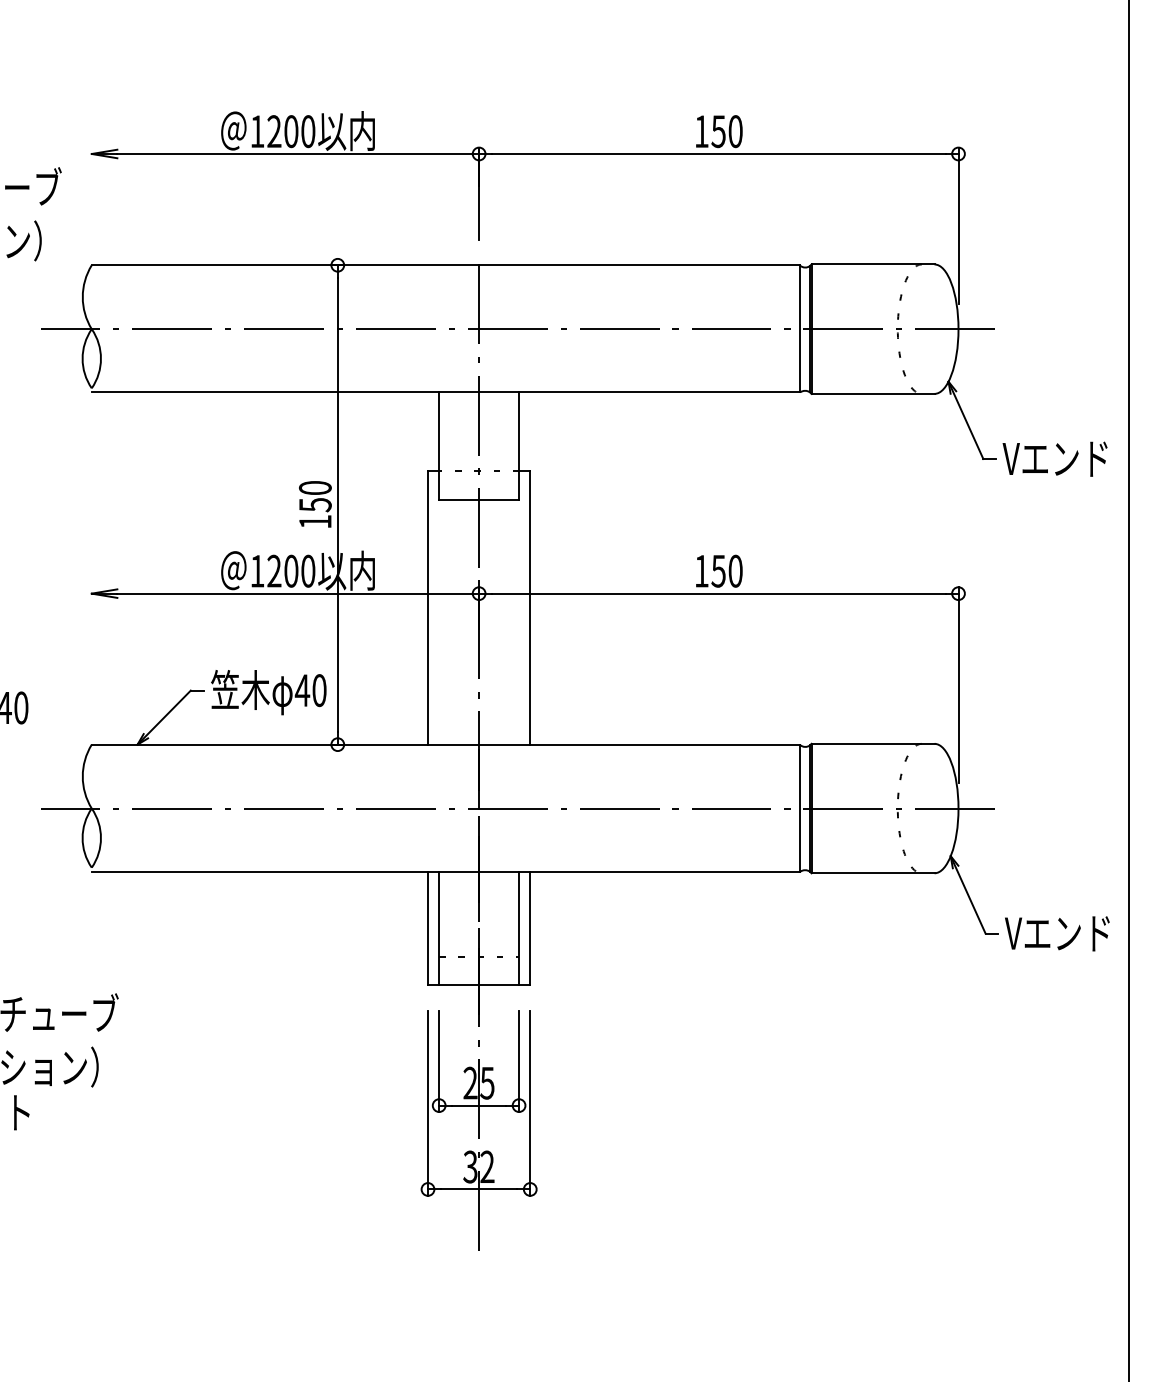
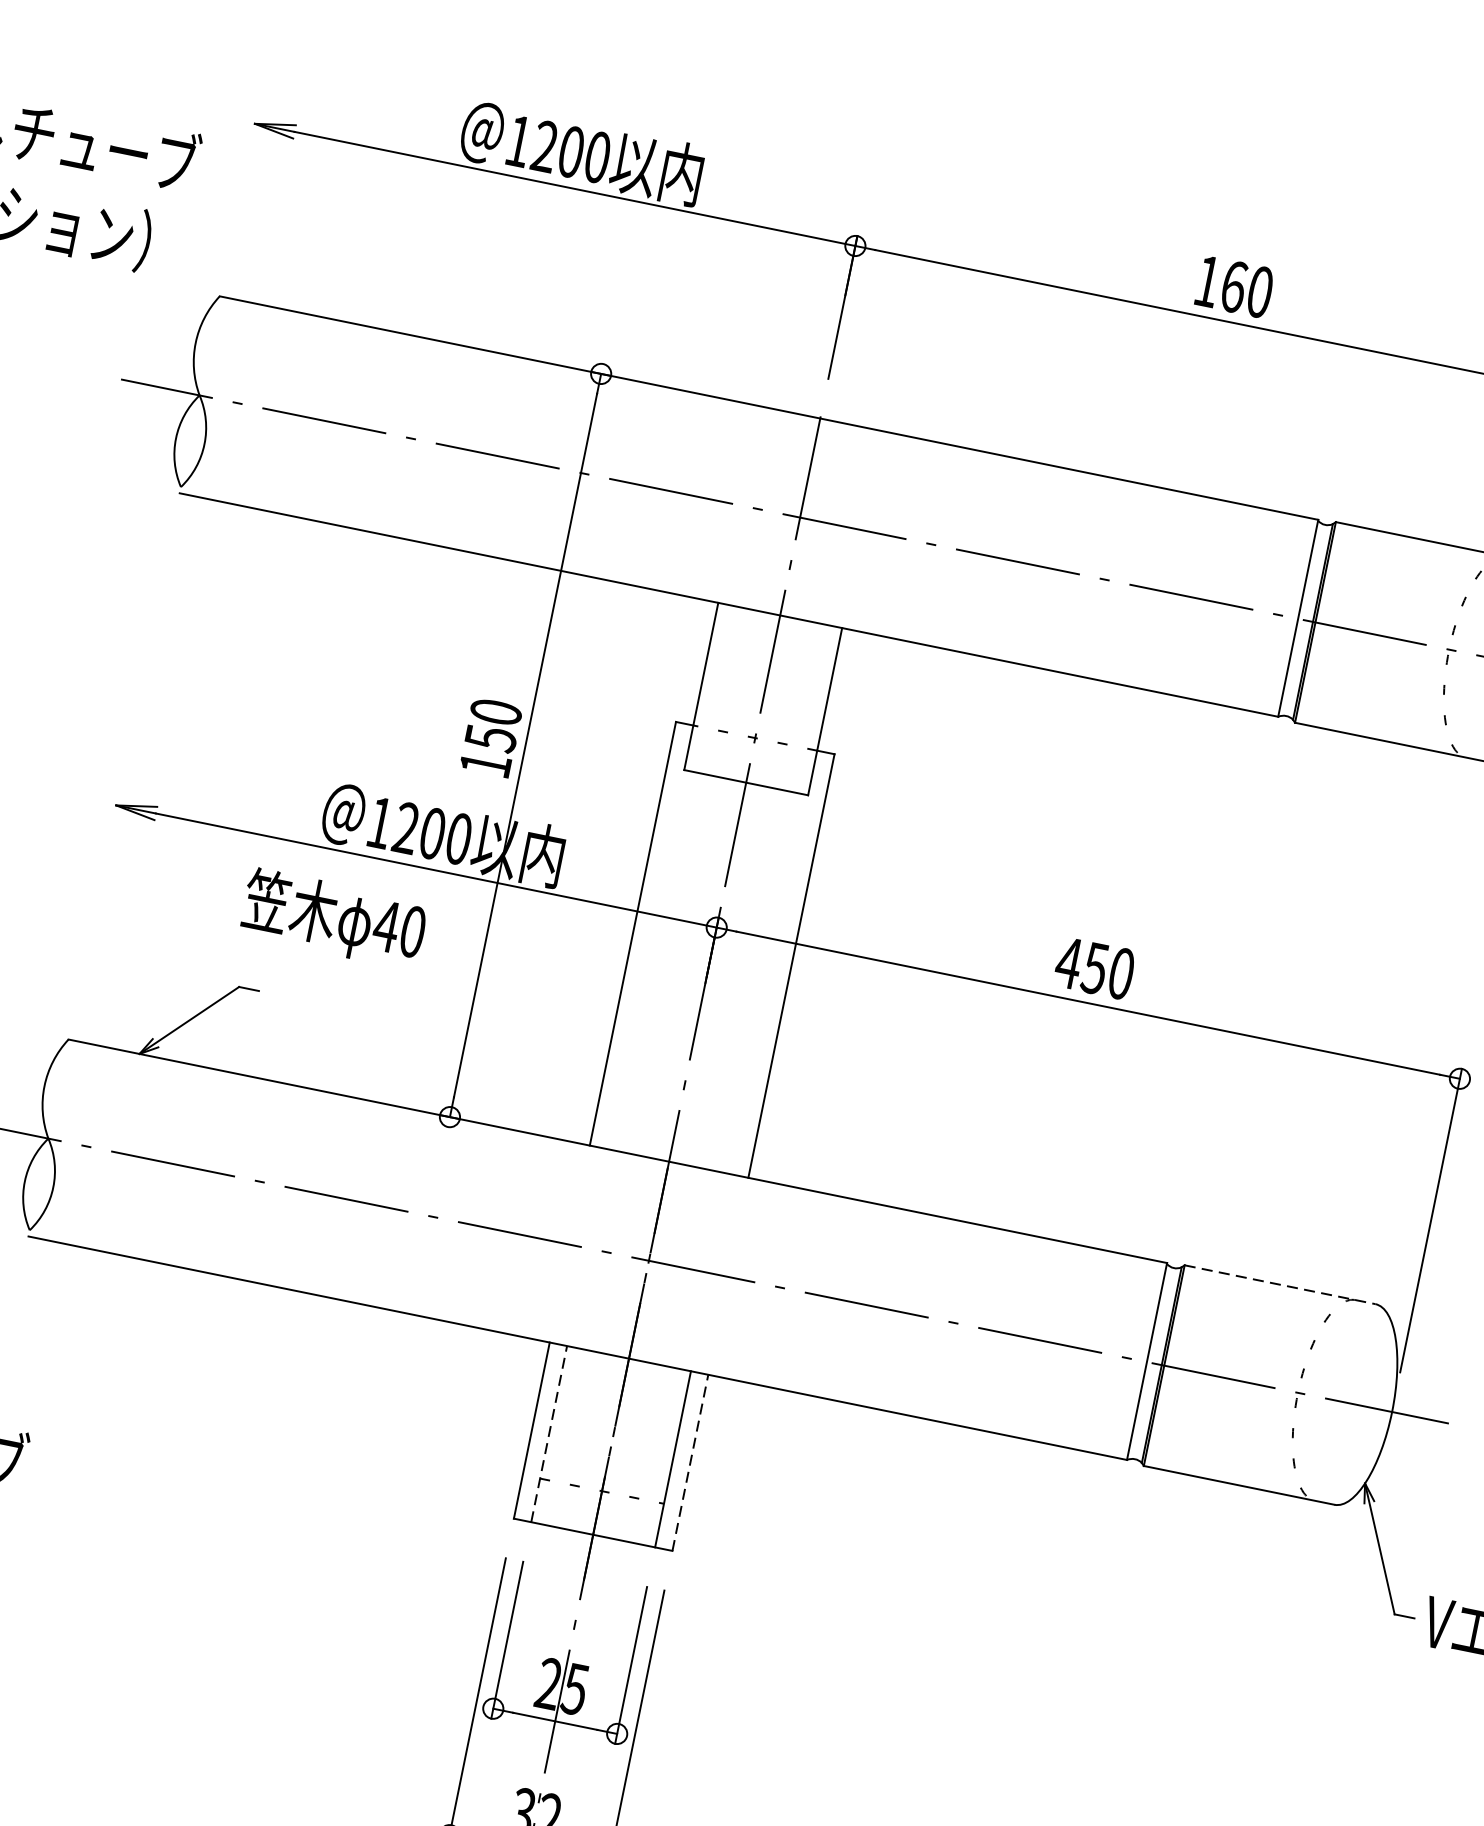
text: (718, 131) -> (1233, 286), 150 -> 160
text: (701, 571) -> (1068, 963), 150 -> 450
text: (268, 692) -> (333, 918), moved
line: (873, 743) -> (1280, 1284), solid -> dashed
line: (439, 928) -> (549, 1434), solid -> dashed
line: (530, 928) -> (690, 1462), solid -> dashed

